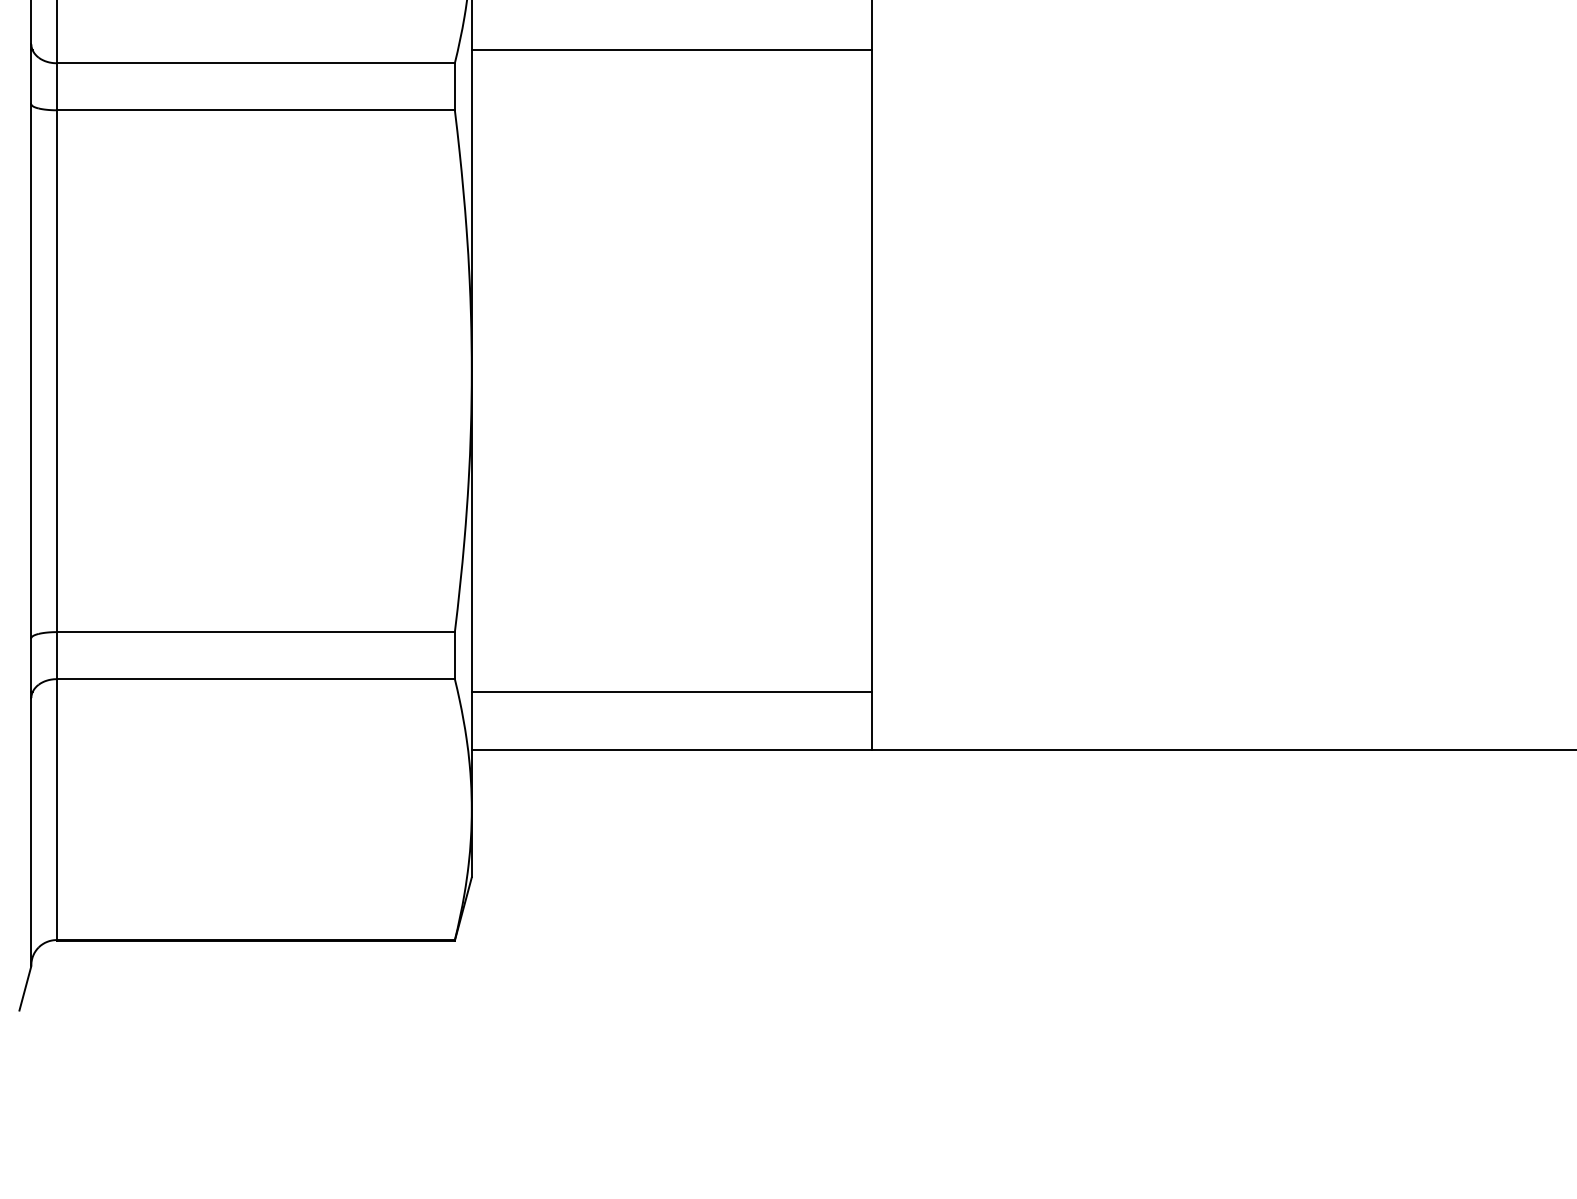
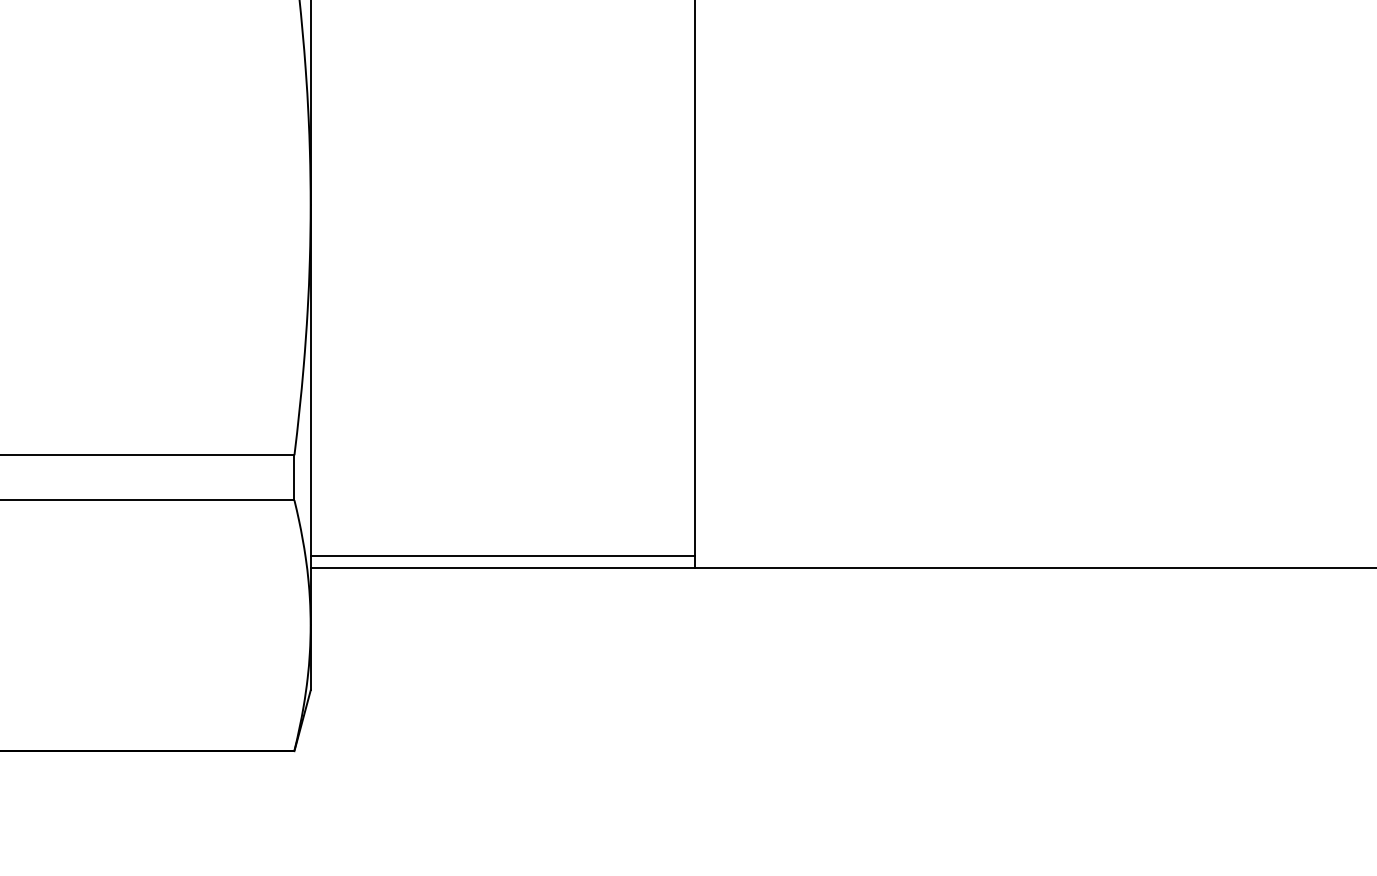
line: (671, 692) -> (502, 556), moved

